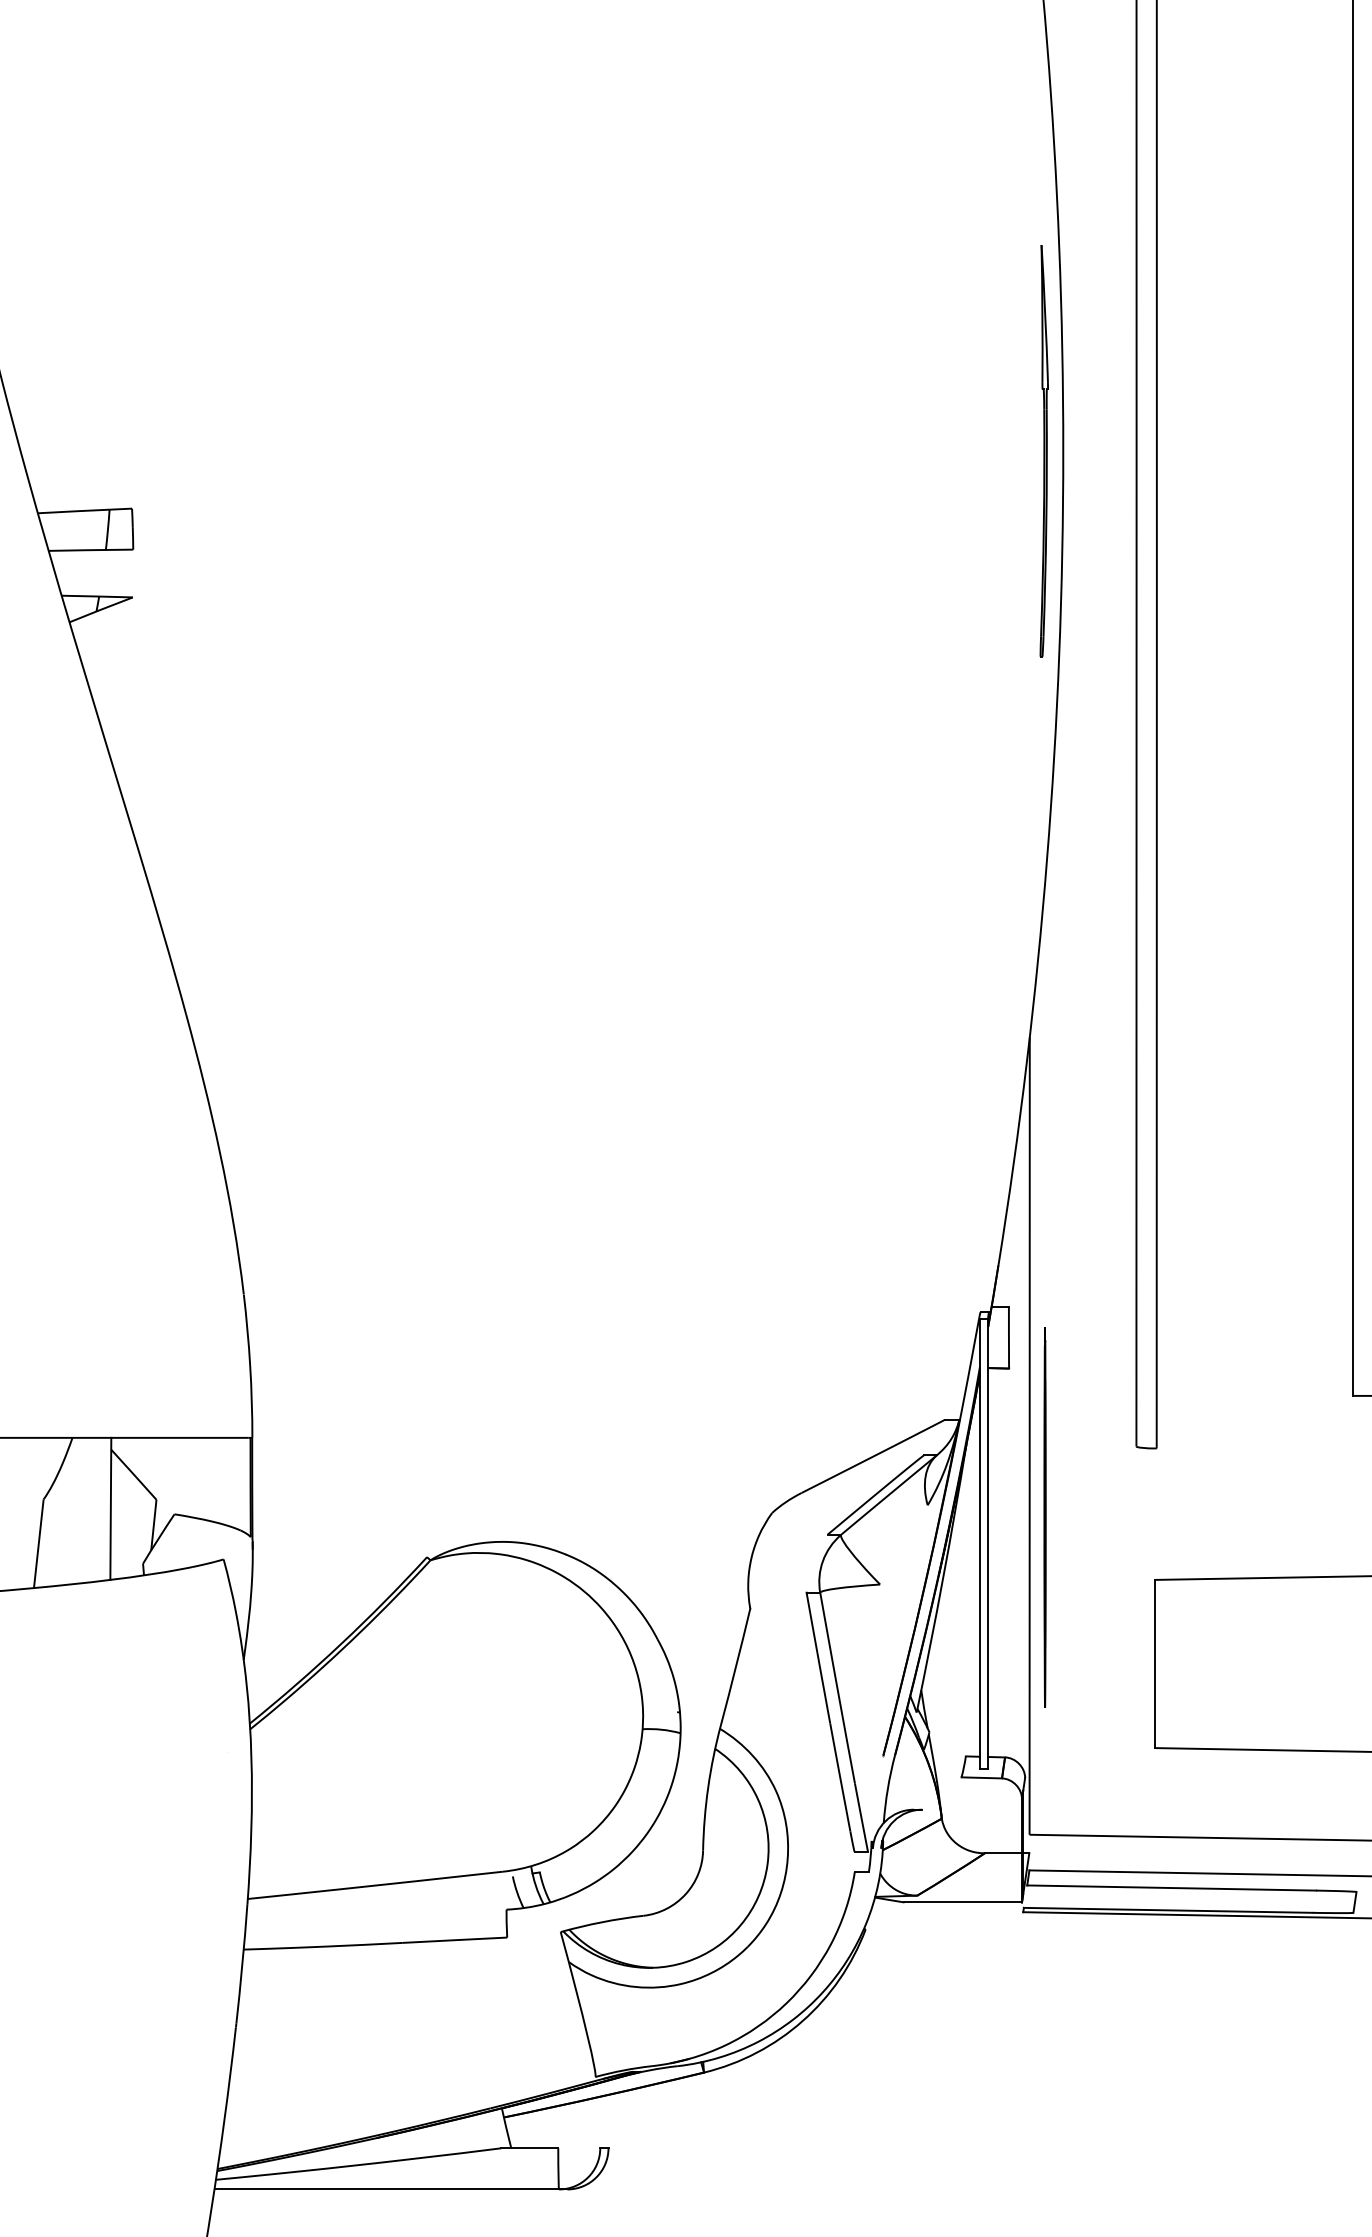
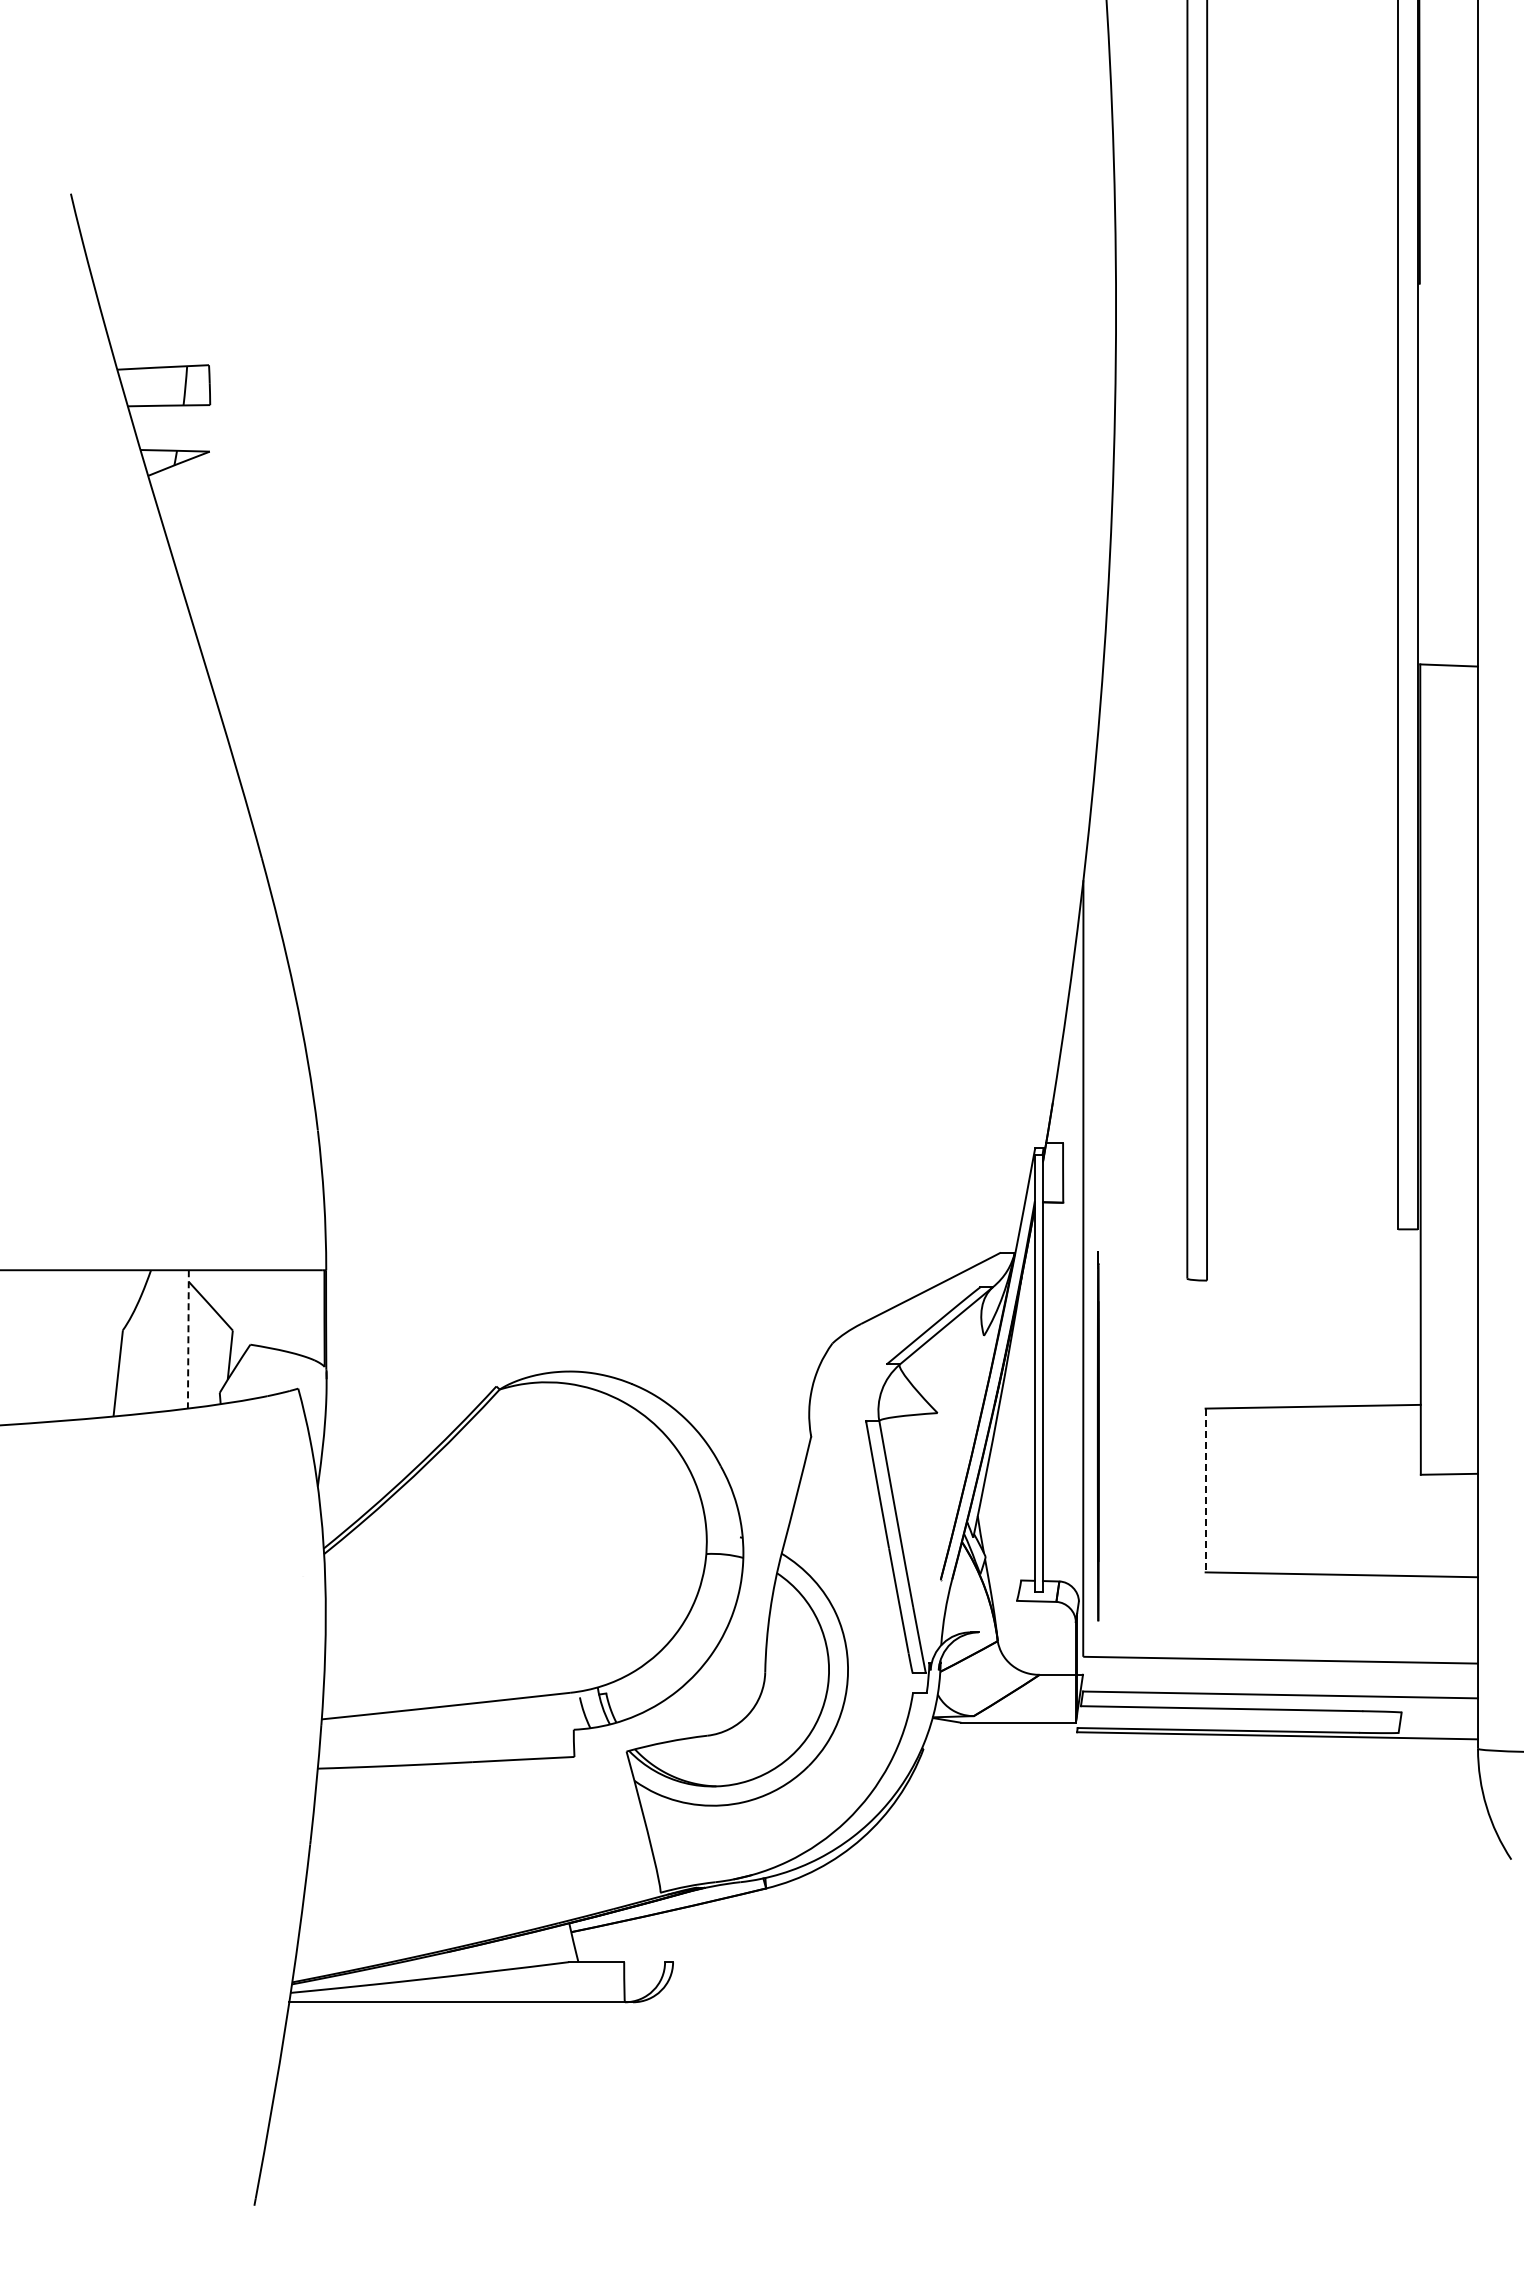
part: (1044, 450) -> (1097, 308), removed
line: (110, 1508) -> (188, 1339), solid -> dashed
line: (1045, 1518) -> (1098, 1436), moved
line: (1155, 1664) -> (1205, 1490), solid -> dashed

